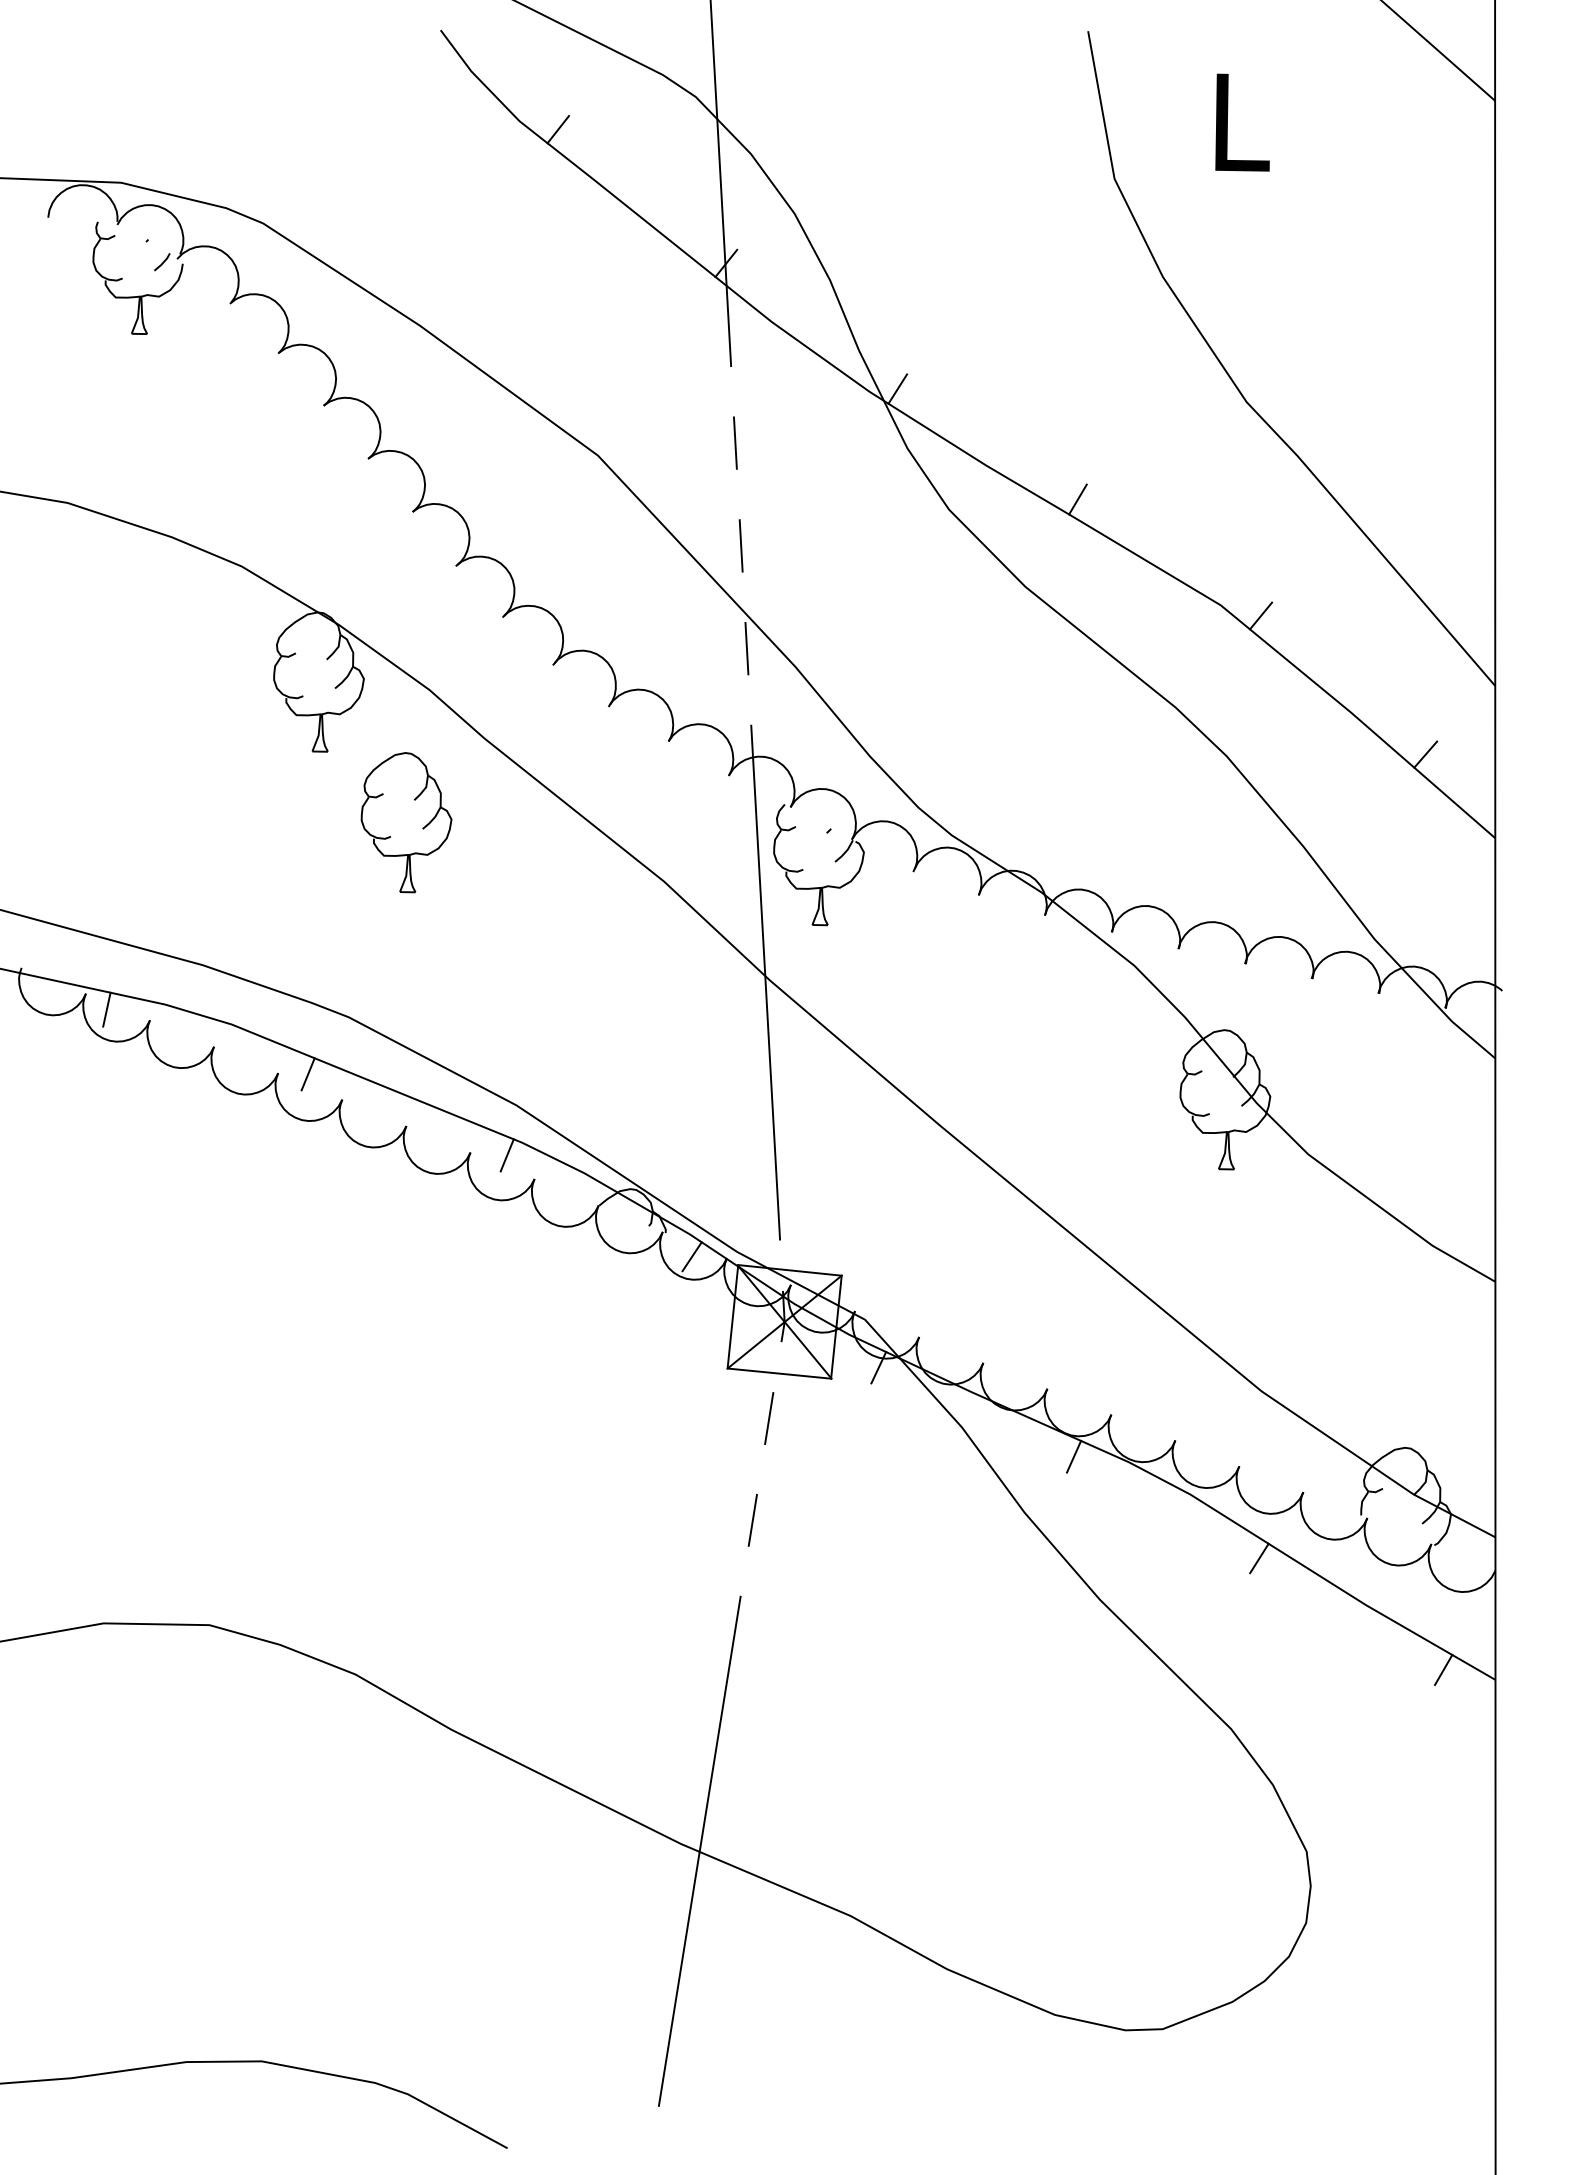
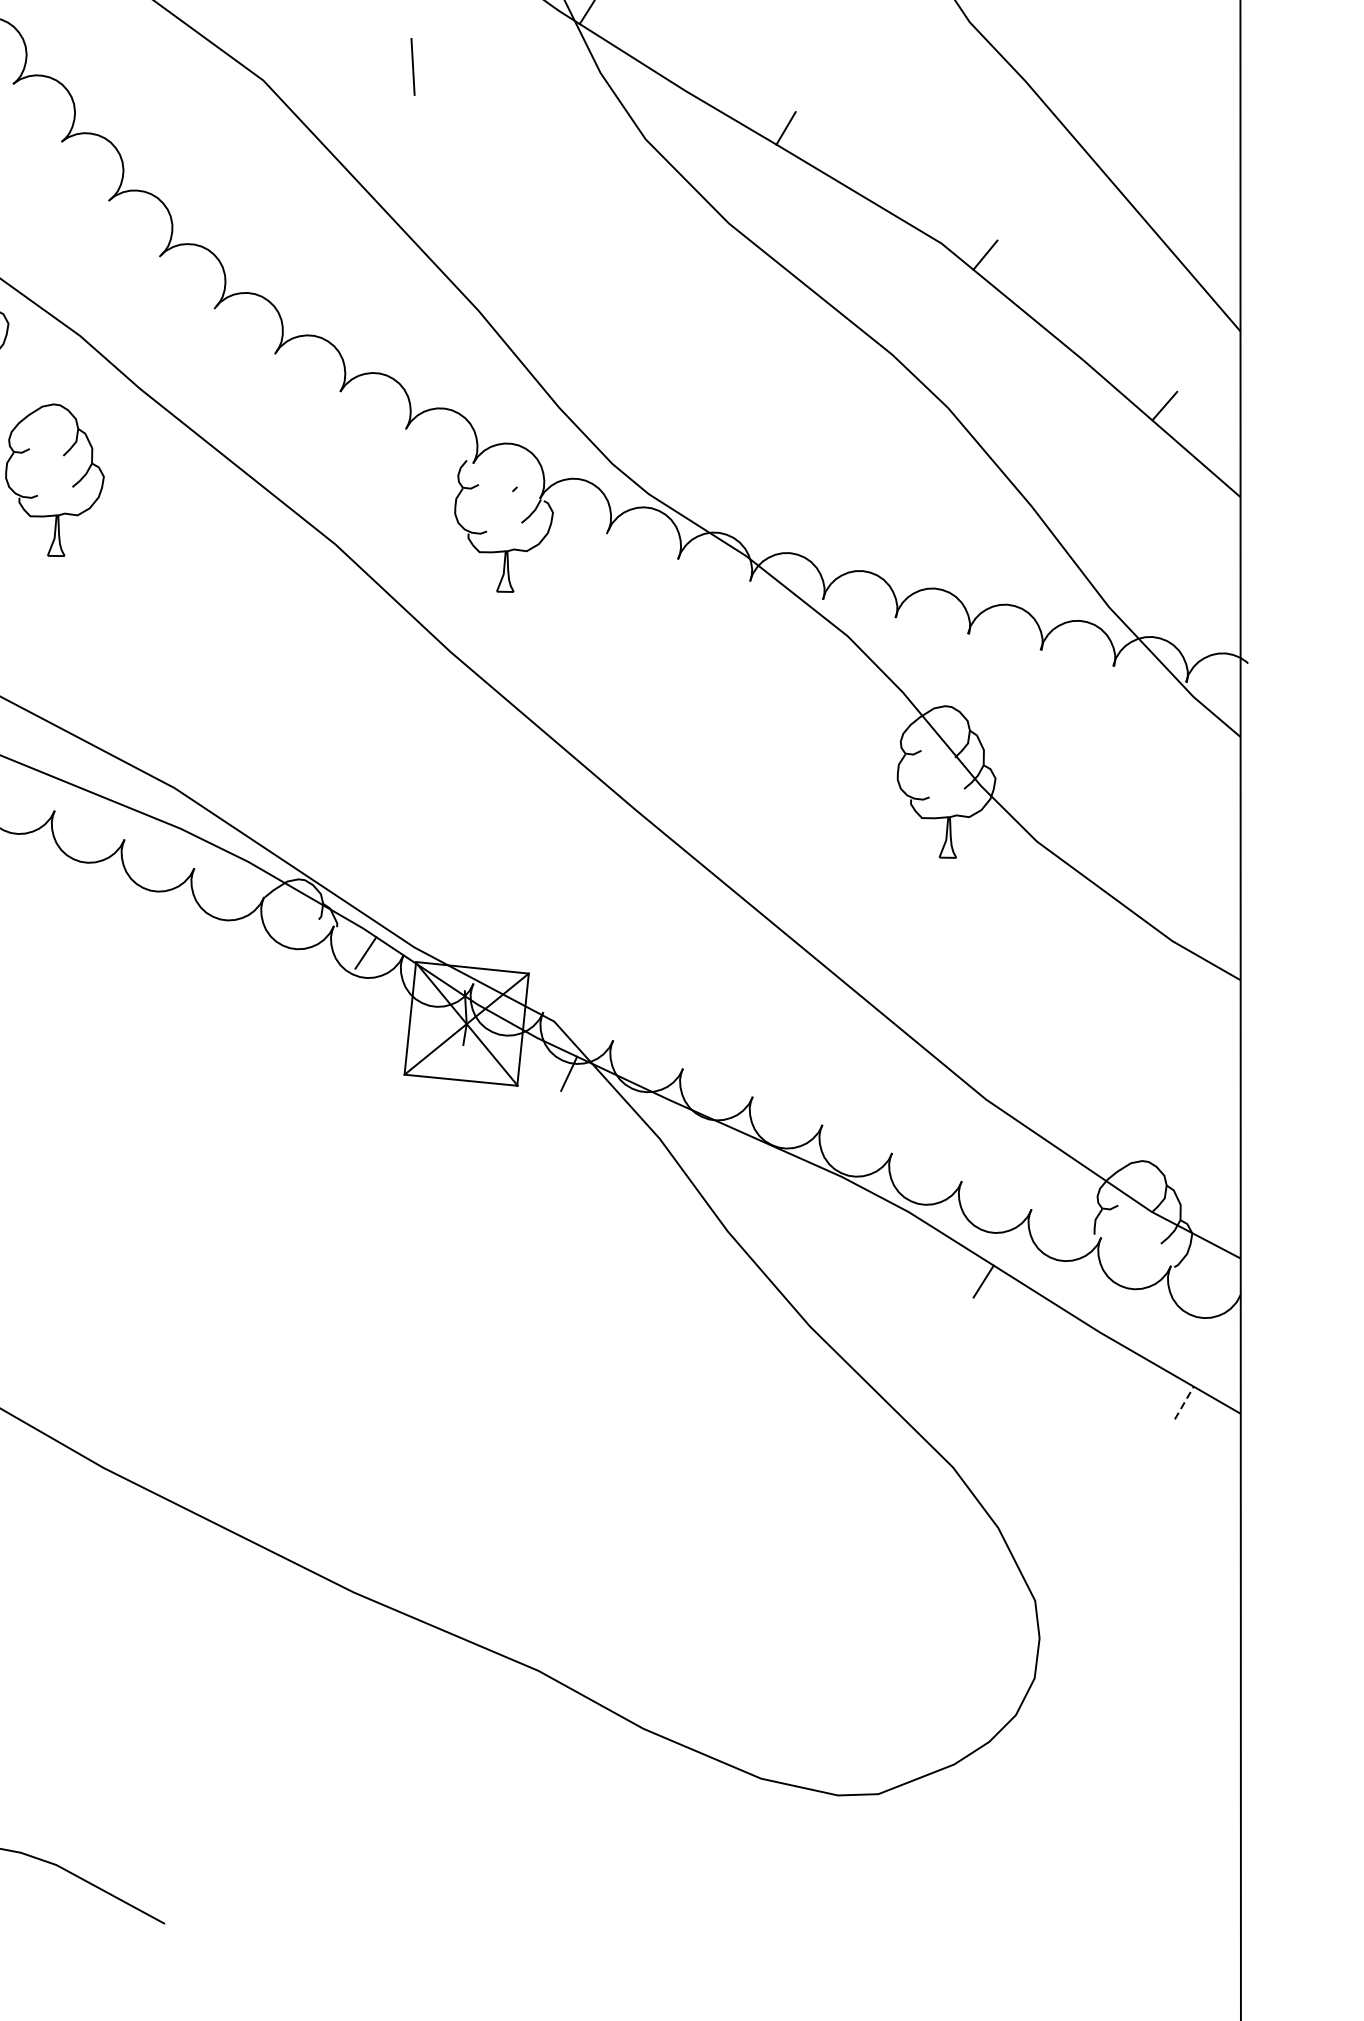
line: (740, 545) -> (418, 178), removed
line: (746, 648) -> (425, 290), removed
line: (765, 982) -> (445, 654), removed
line: (506, 1155) -> (163, 842), removed
line: (769, 1418) -> (450, 1129), removed
line: (1073, 1456) -> (781, 1170), removed
line: (752, 1519) -> (431, 1239), removed
line: (1443, 1669) -> (1184, 1402), solid -> dashed
line: (699, 1850) -> (373, 1599), removed

